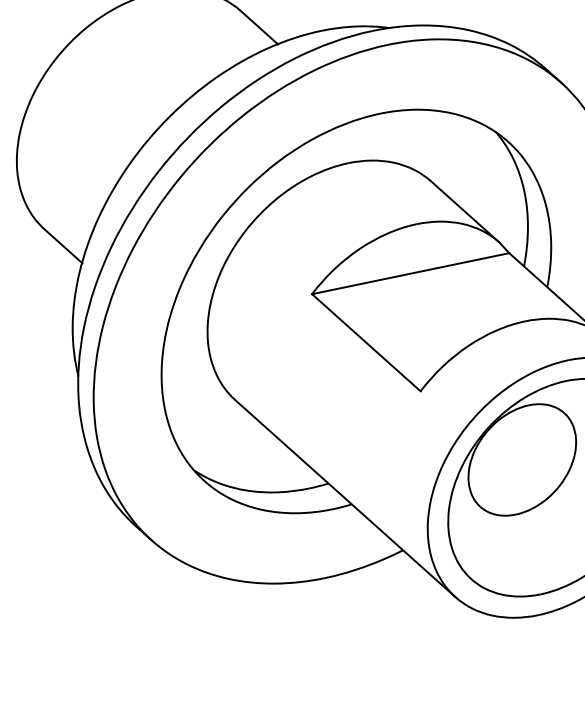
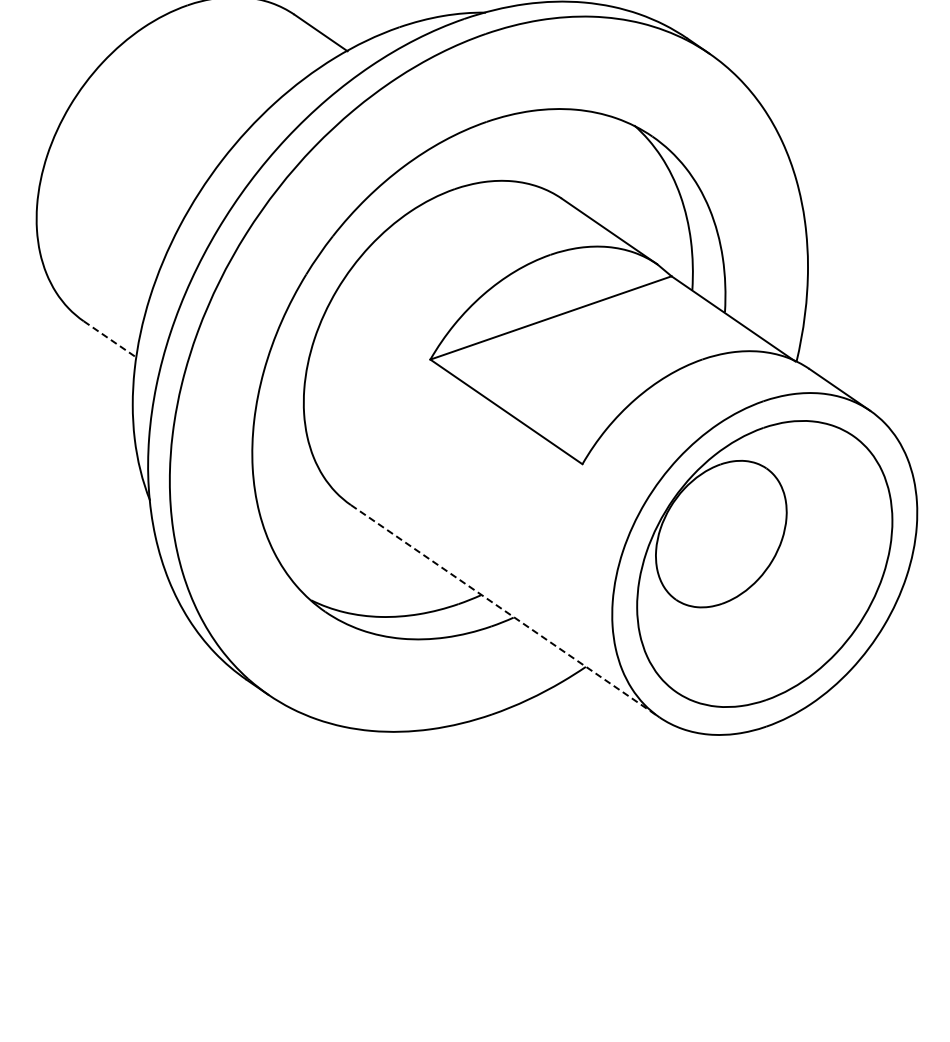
line: (63, 246) -> (110, 339), solid -> dashed
line: (345, 498) -> (505, 611), solid -> dashed

